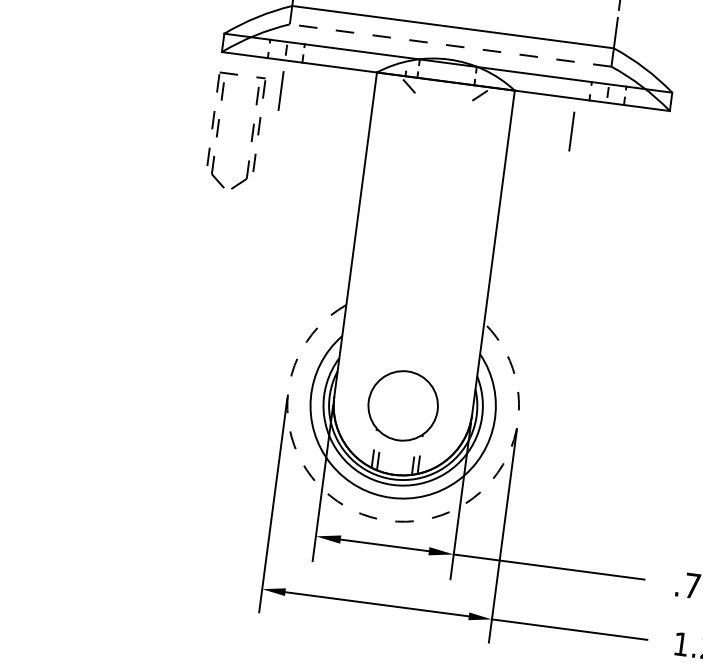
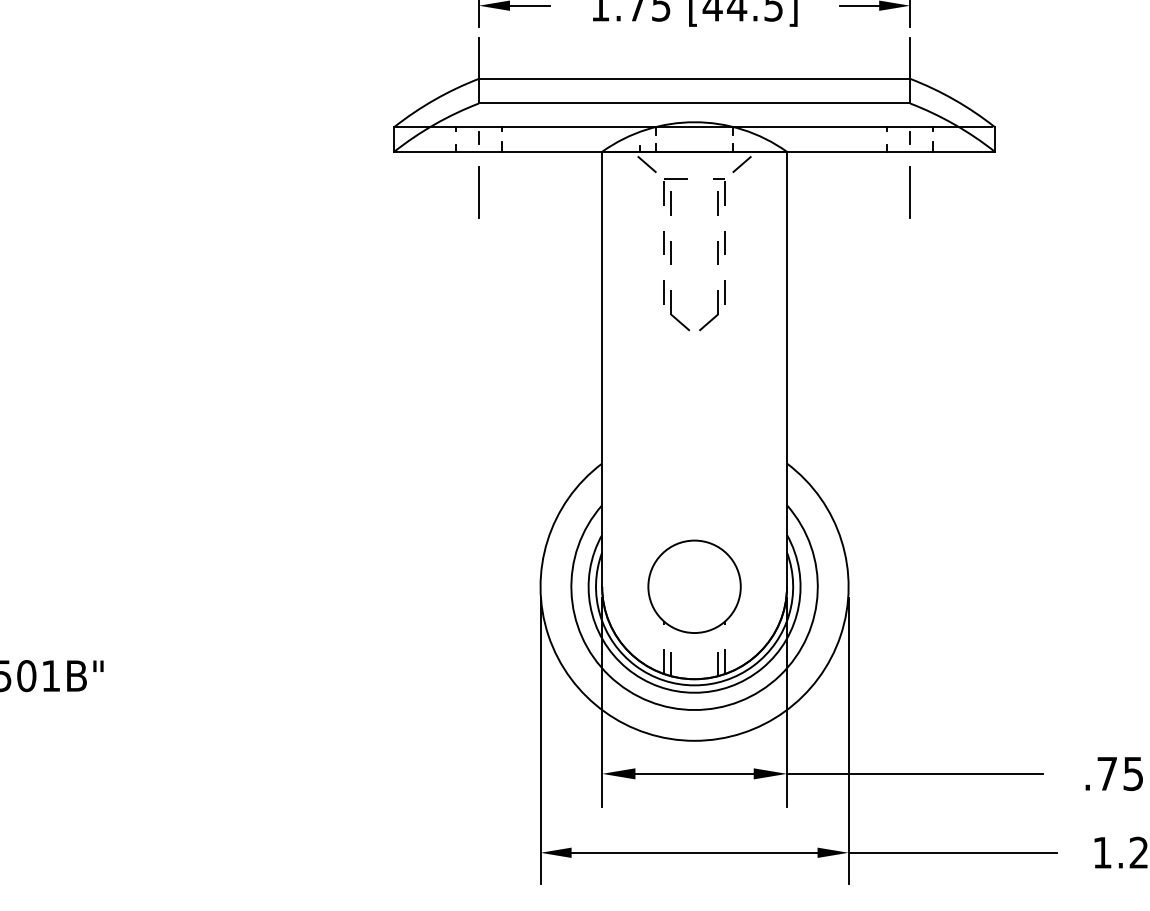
line: (450, 45) -> (694, 103), dashed -> solid
part: (218, 129) -> (671, 254), moved
line: (571, 131) -> (909, 192), moved
arc: (388, 520) -> (694, 740), dashed -> solid

